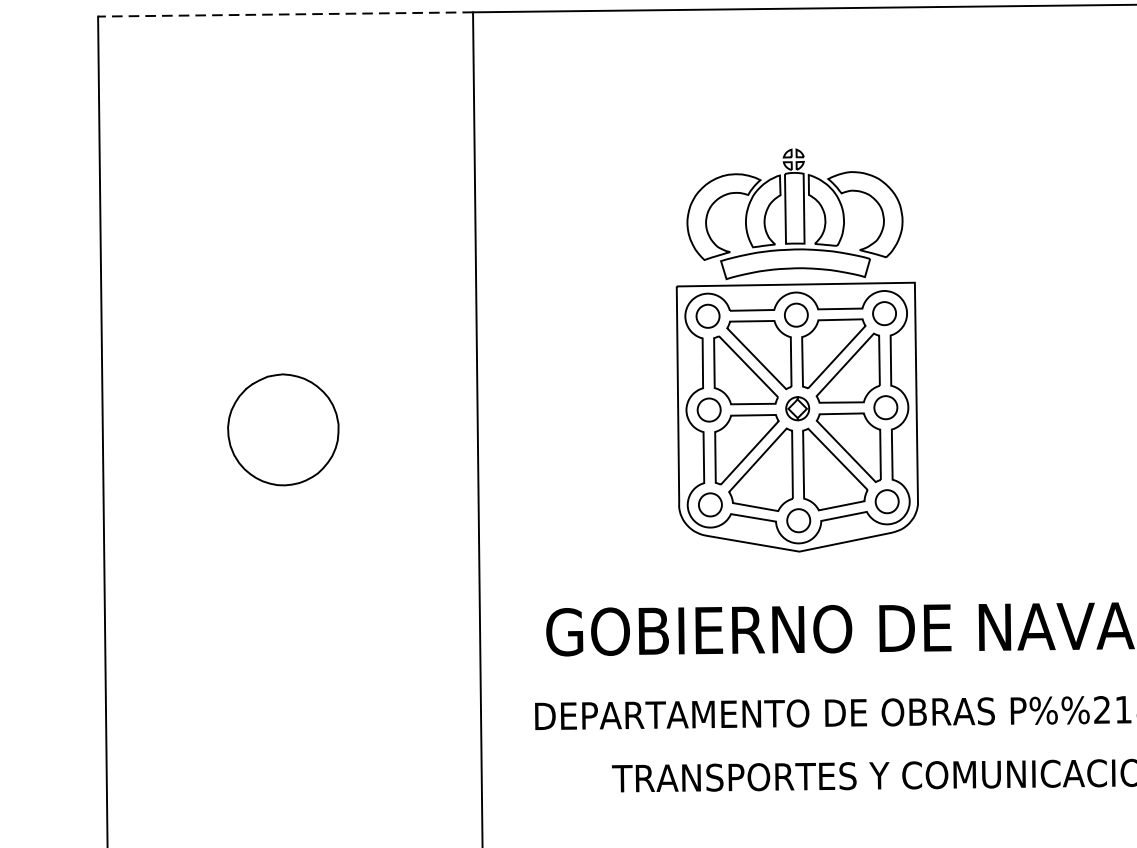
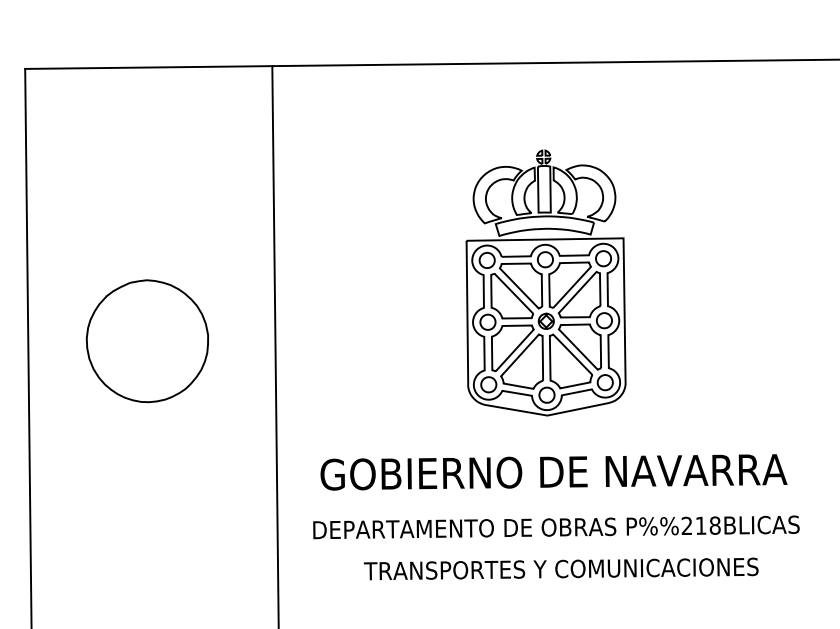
line: (285, 14) -> (148, 67), dashed -> solid
part: (796, 349) -> (545, 282), moved
part: (282, 430) -> (146, 341), size x1.67

